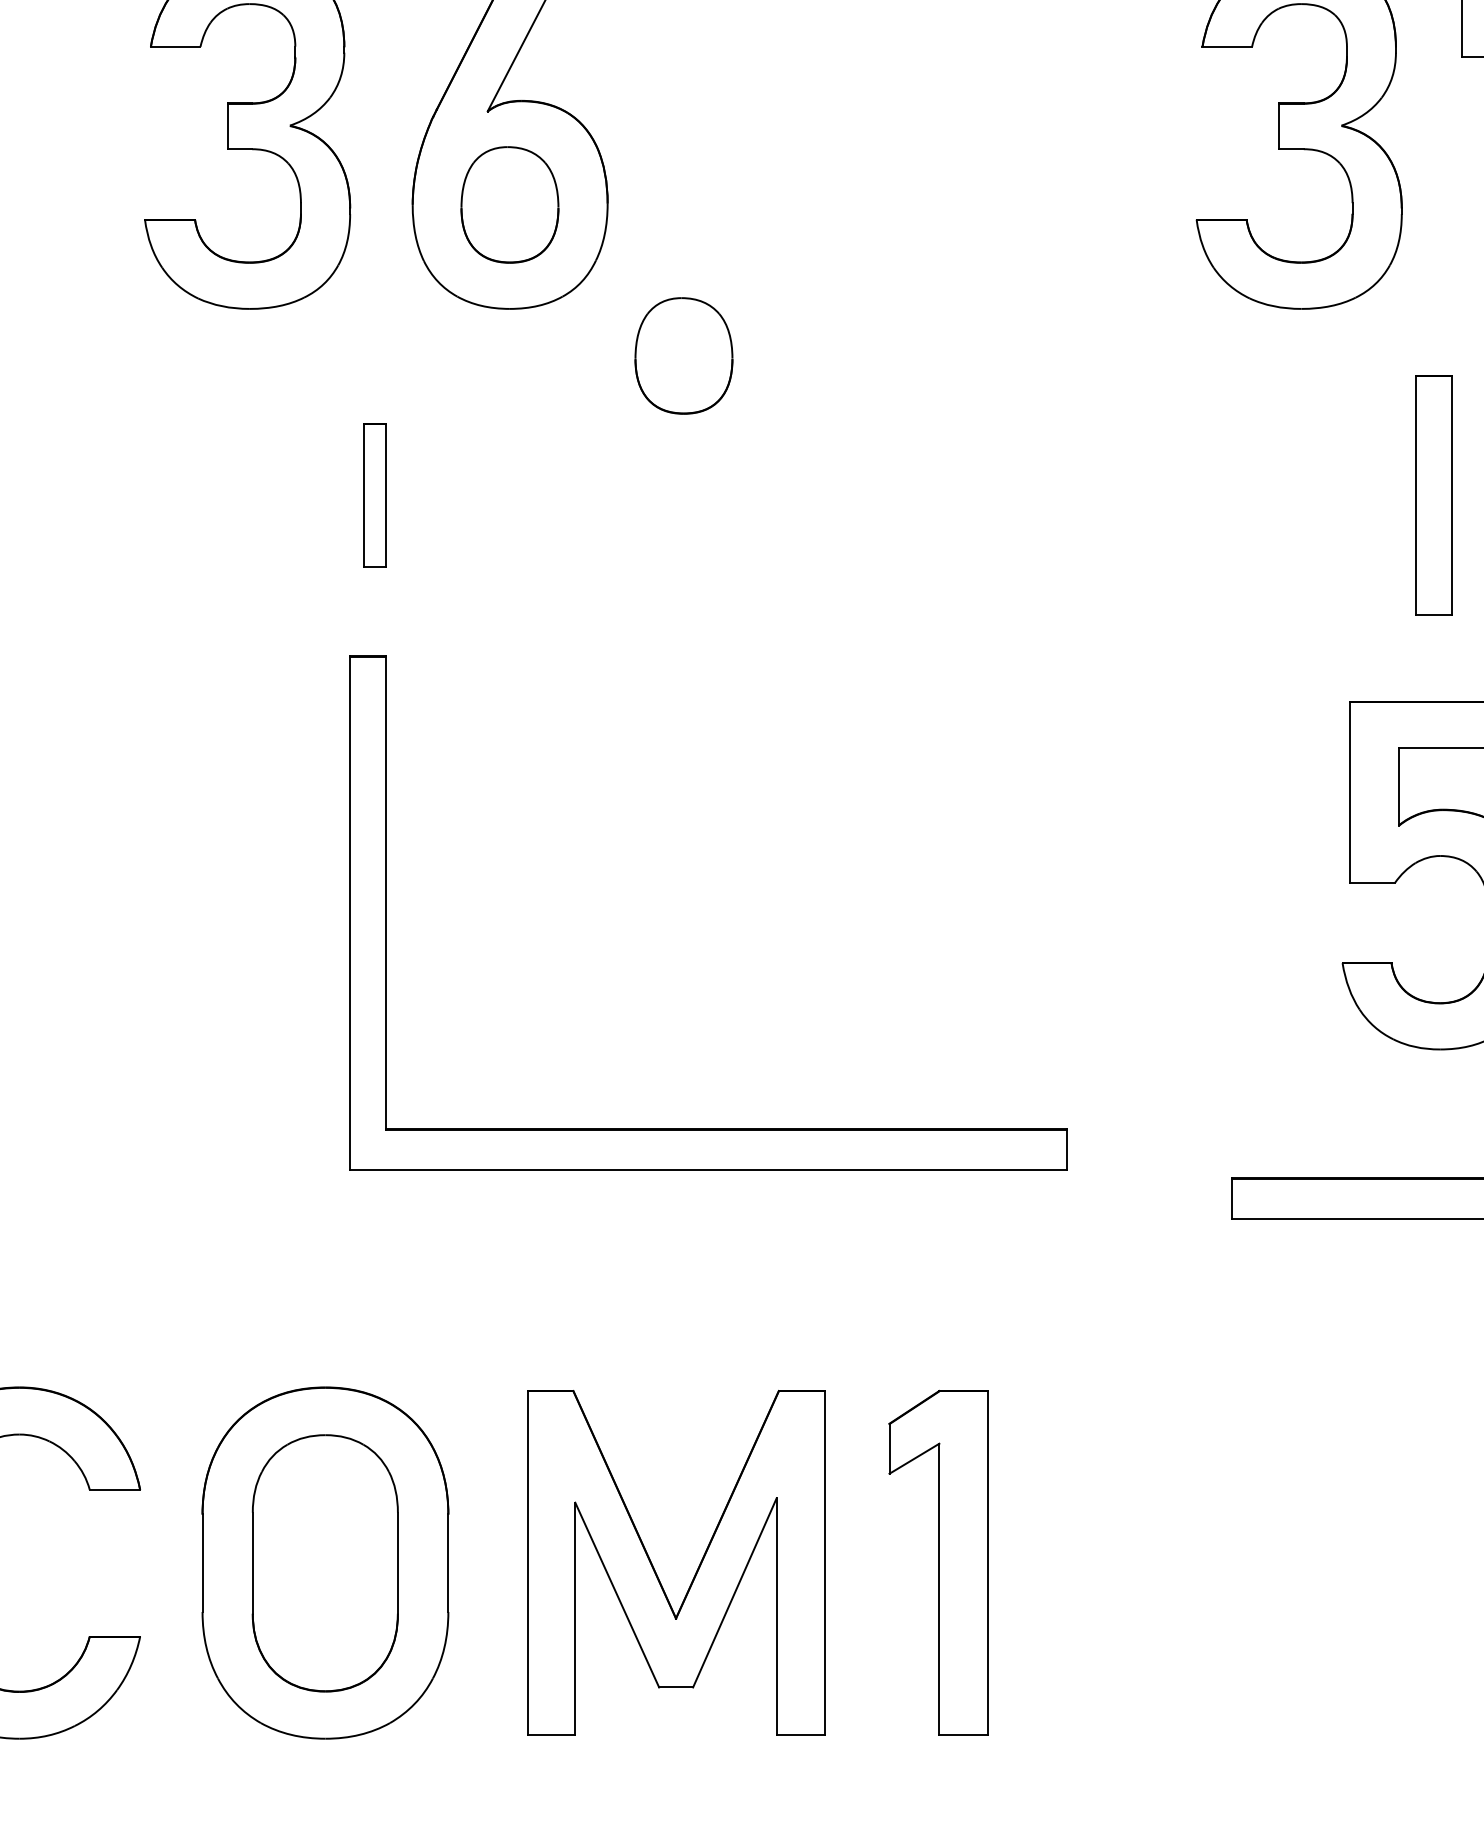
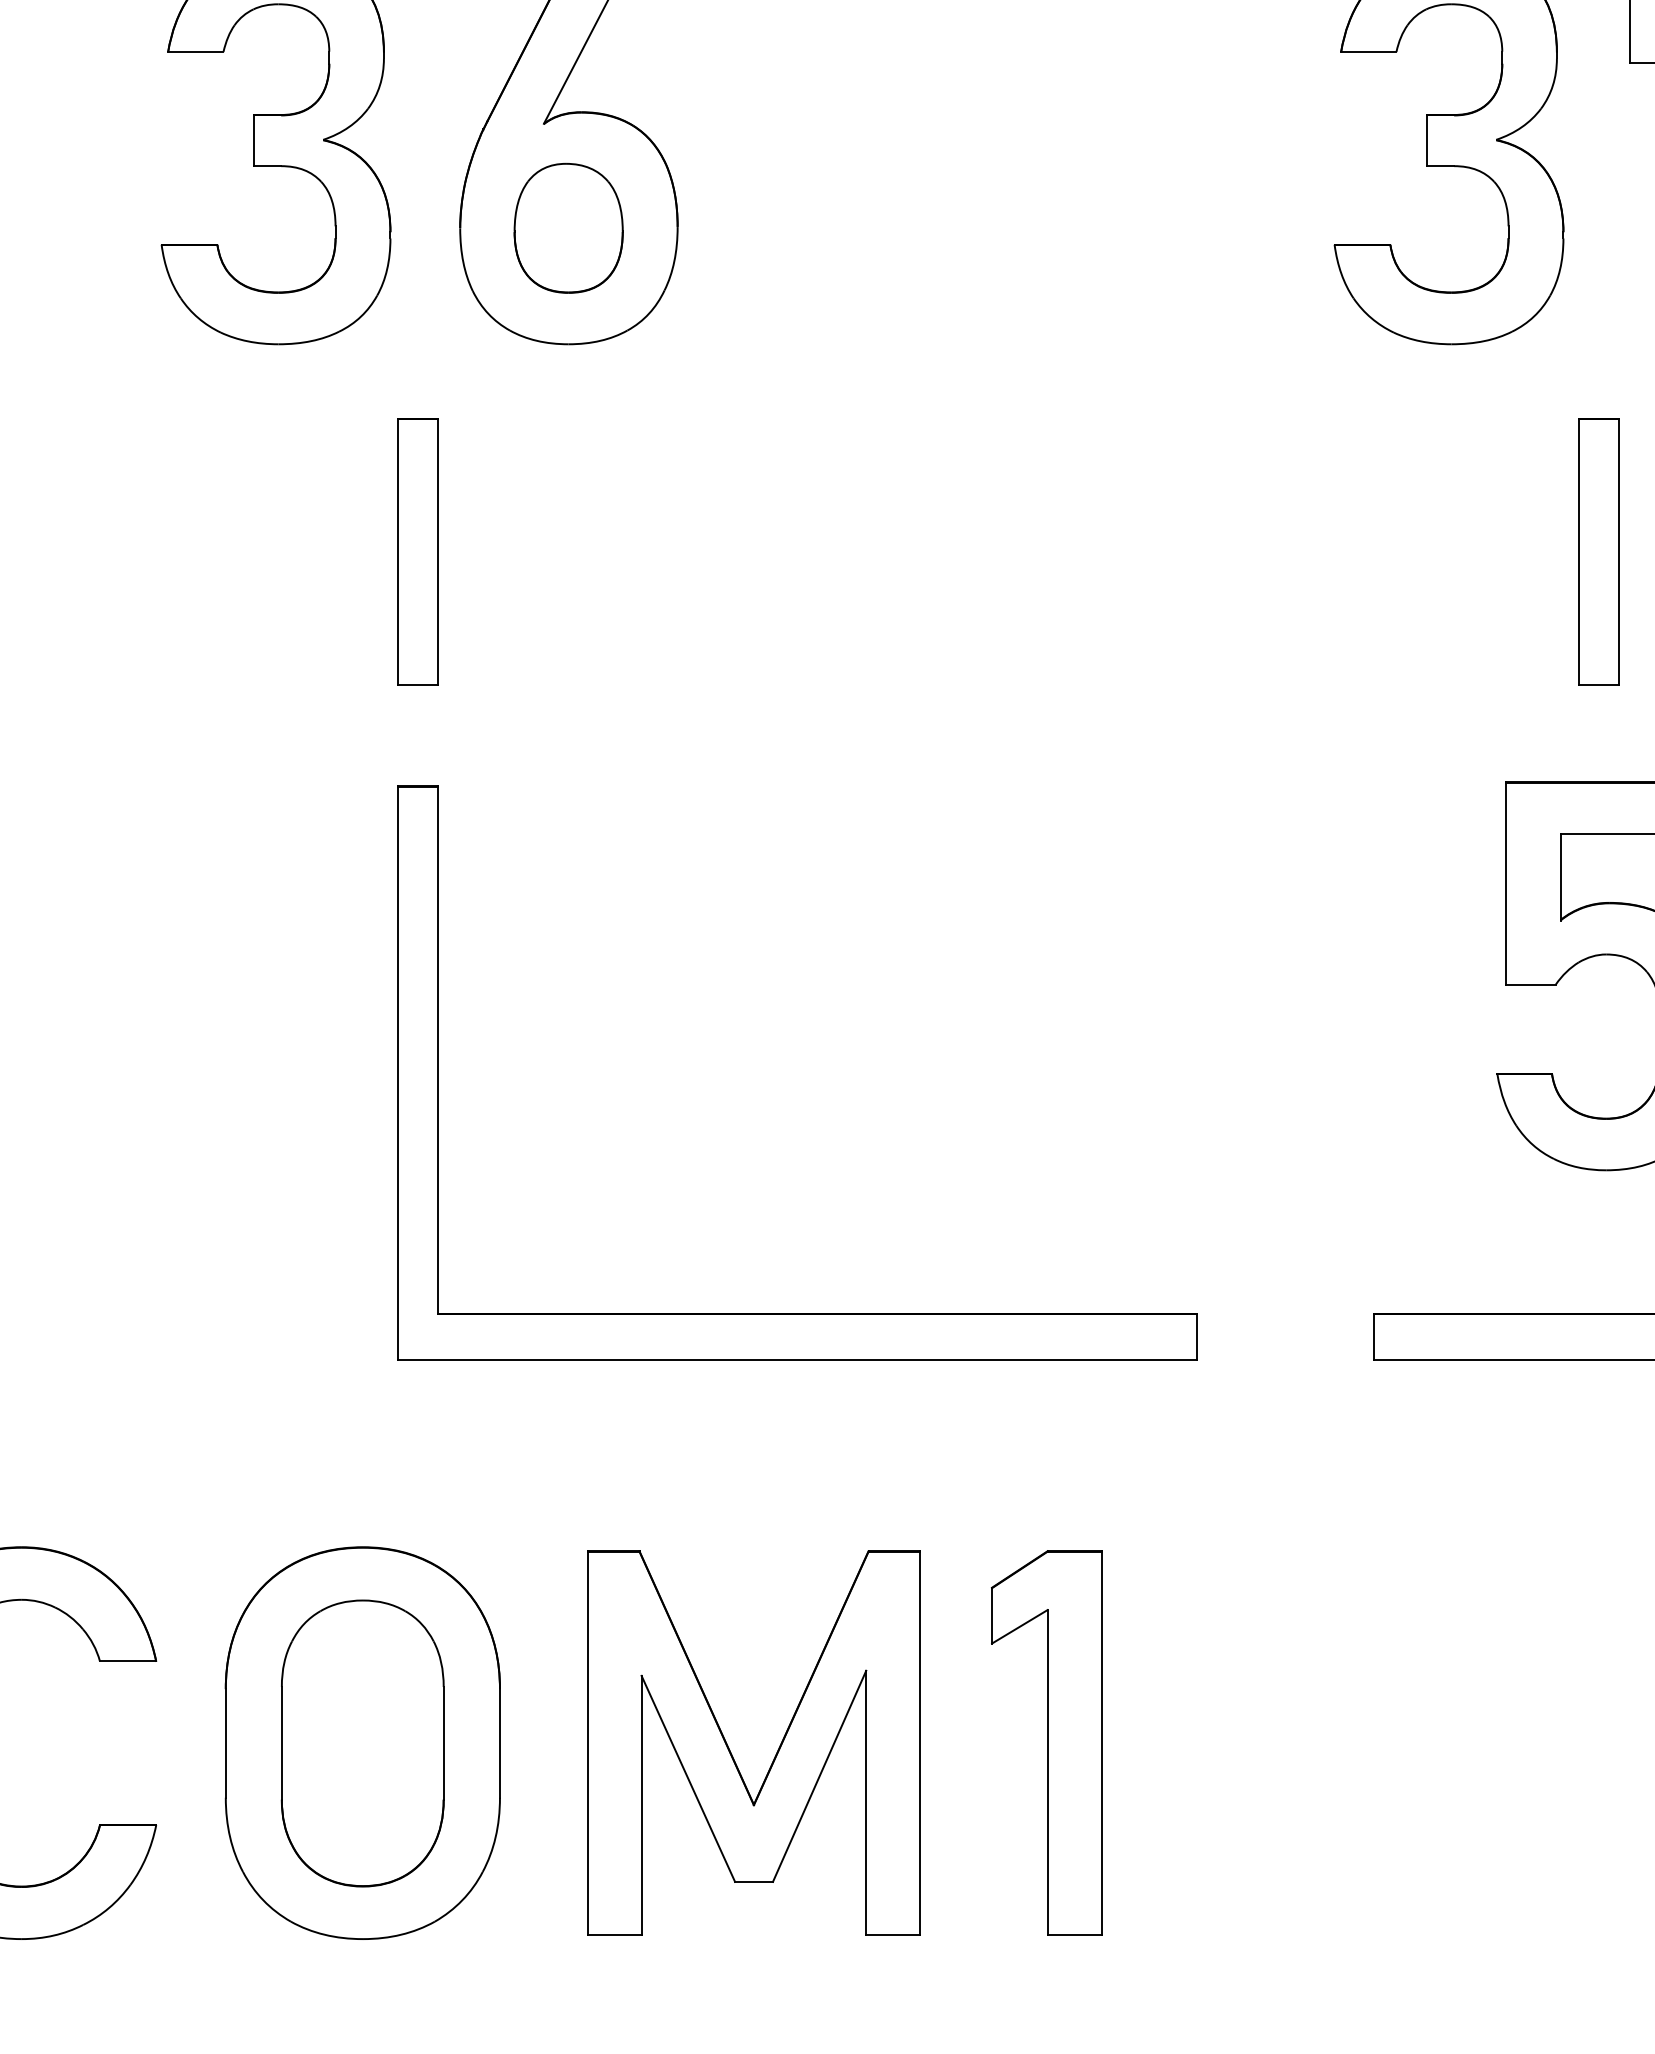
part: (683, 355) -> (762, 396), removed
part: (374, 495) -> (417, 552), size x1.67
part: (708, 1128) -> (797, 1313), moved

